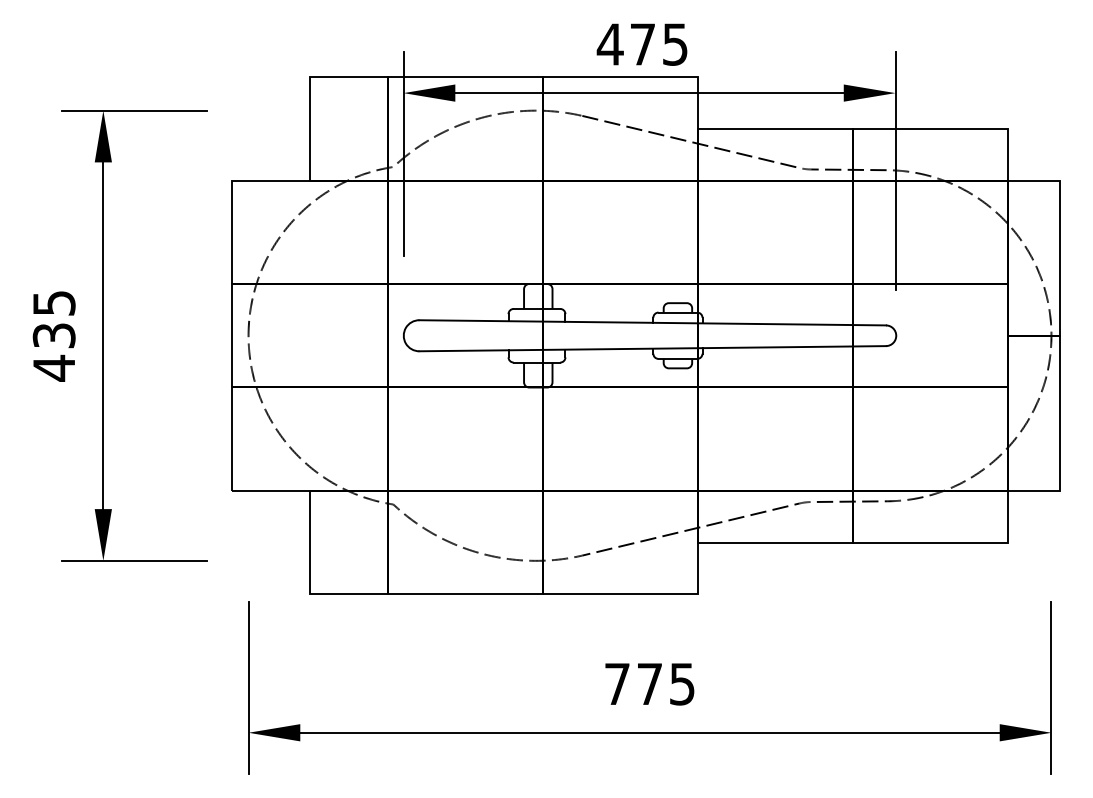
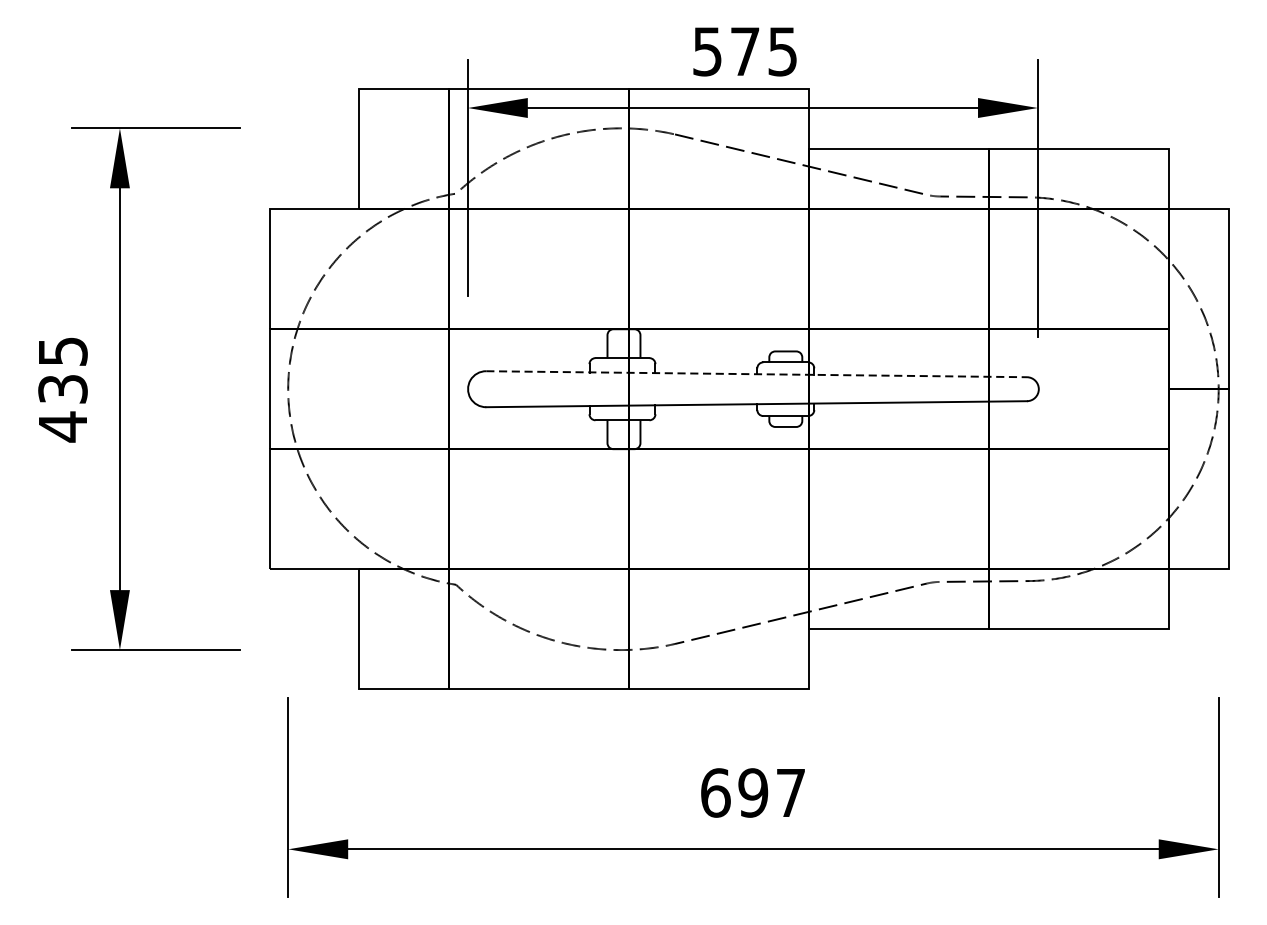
text: (609, 44) -> (706, 51), 475 -> 575
line: (653, 322) -> (757, 373), solid -> dashed
text: (649, 683) -> (752, 792), 775 -> 697

